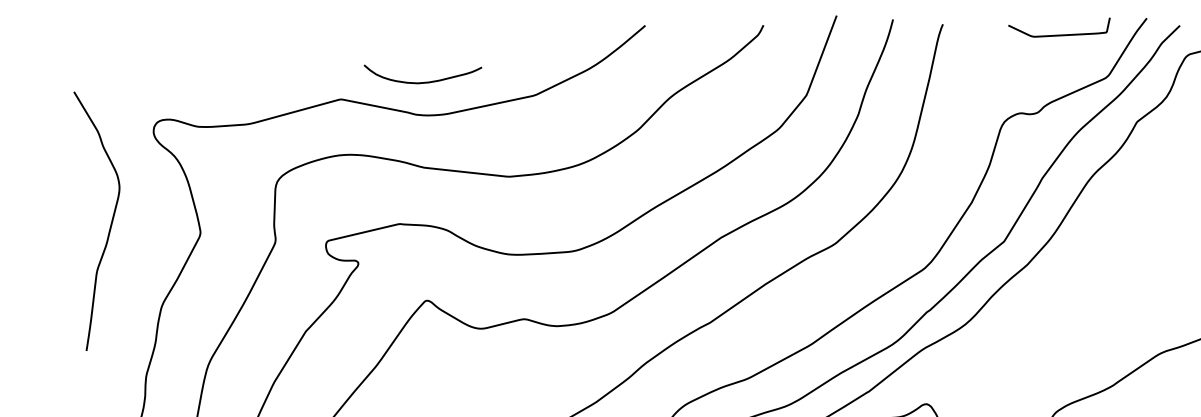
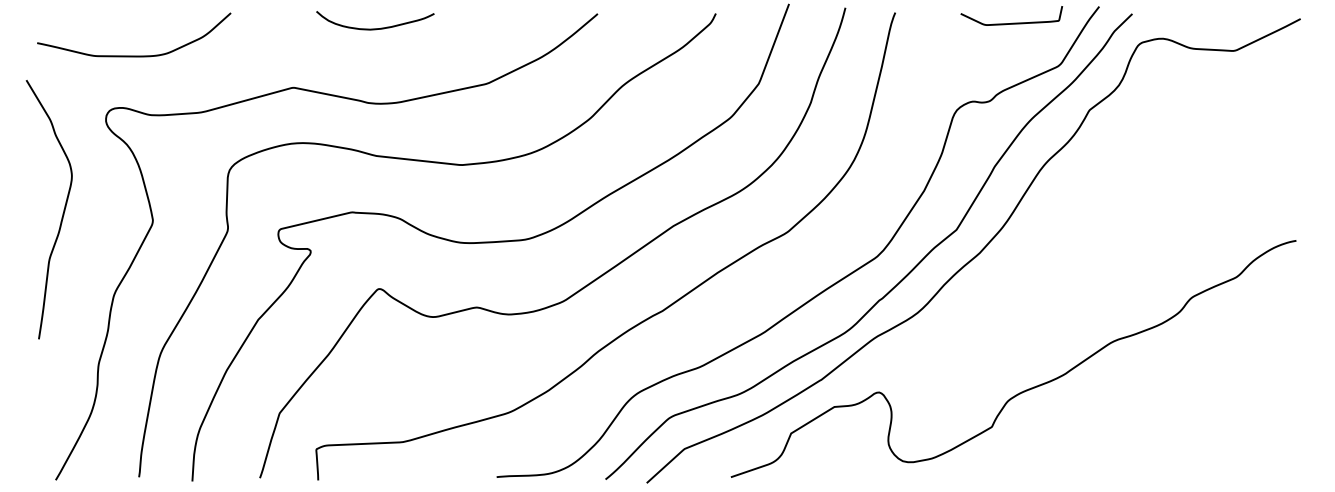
curve: (182, 67) -> (134, 55), added
curve: (423, 82) -> (375, 28), moved

